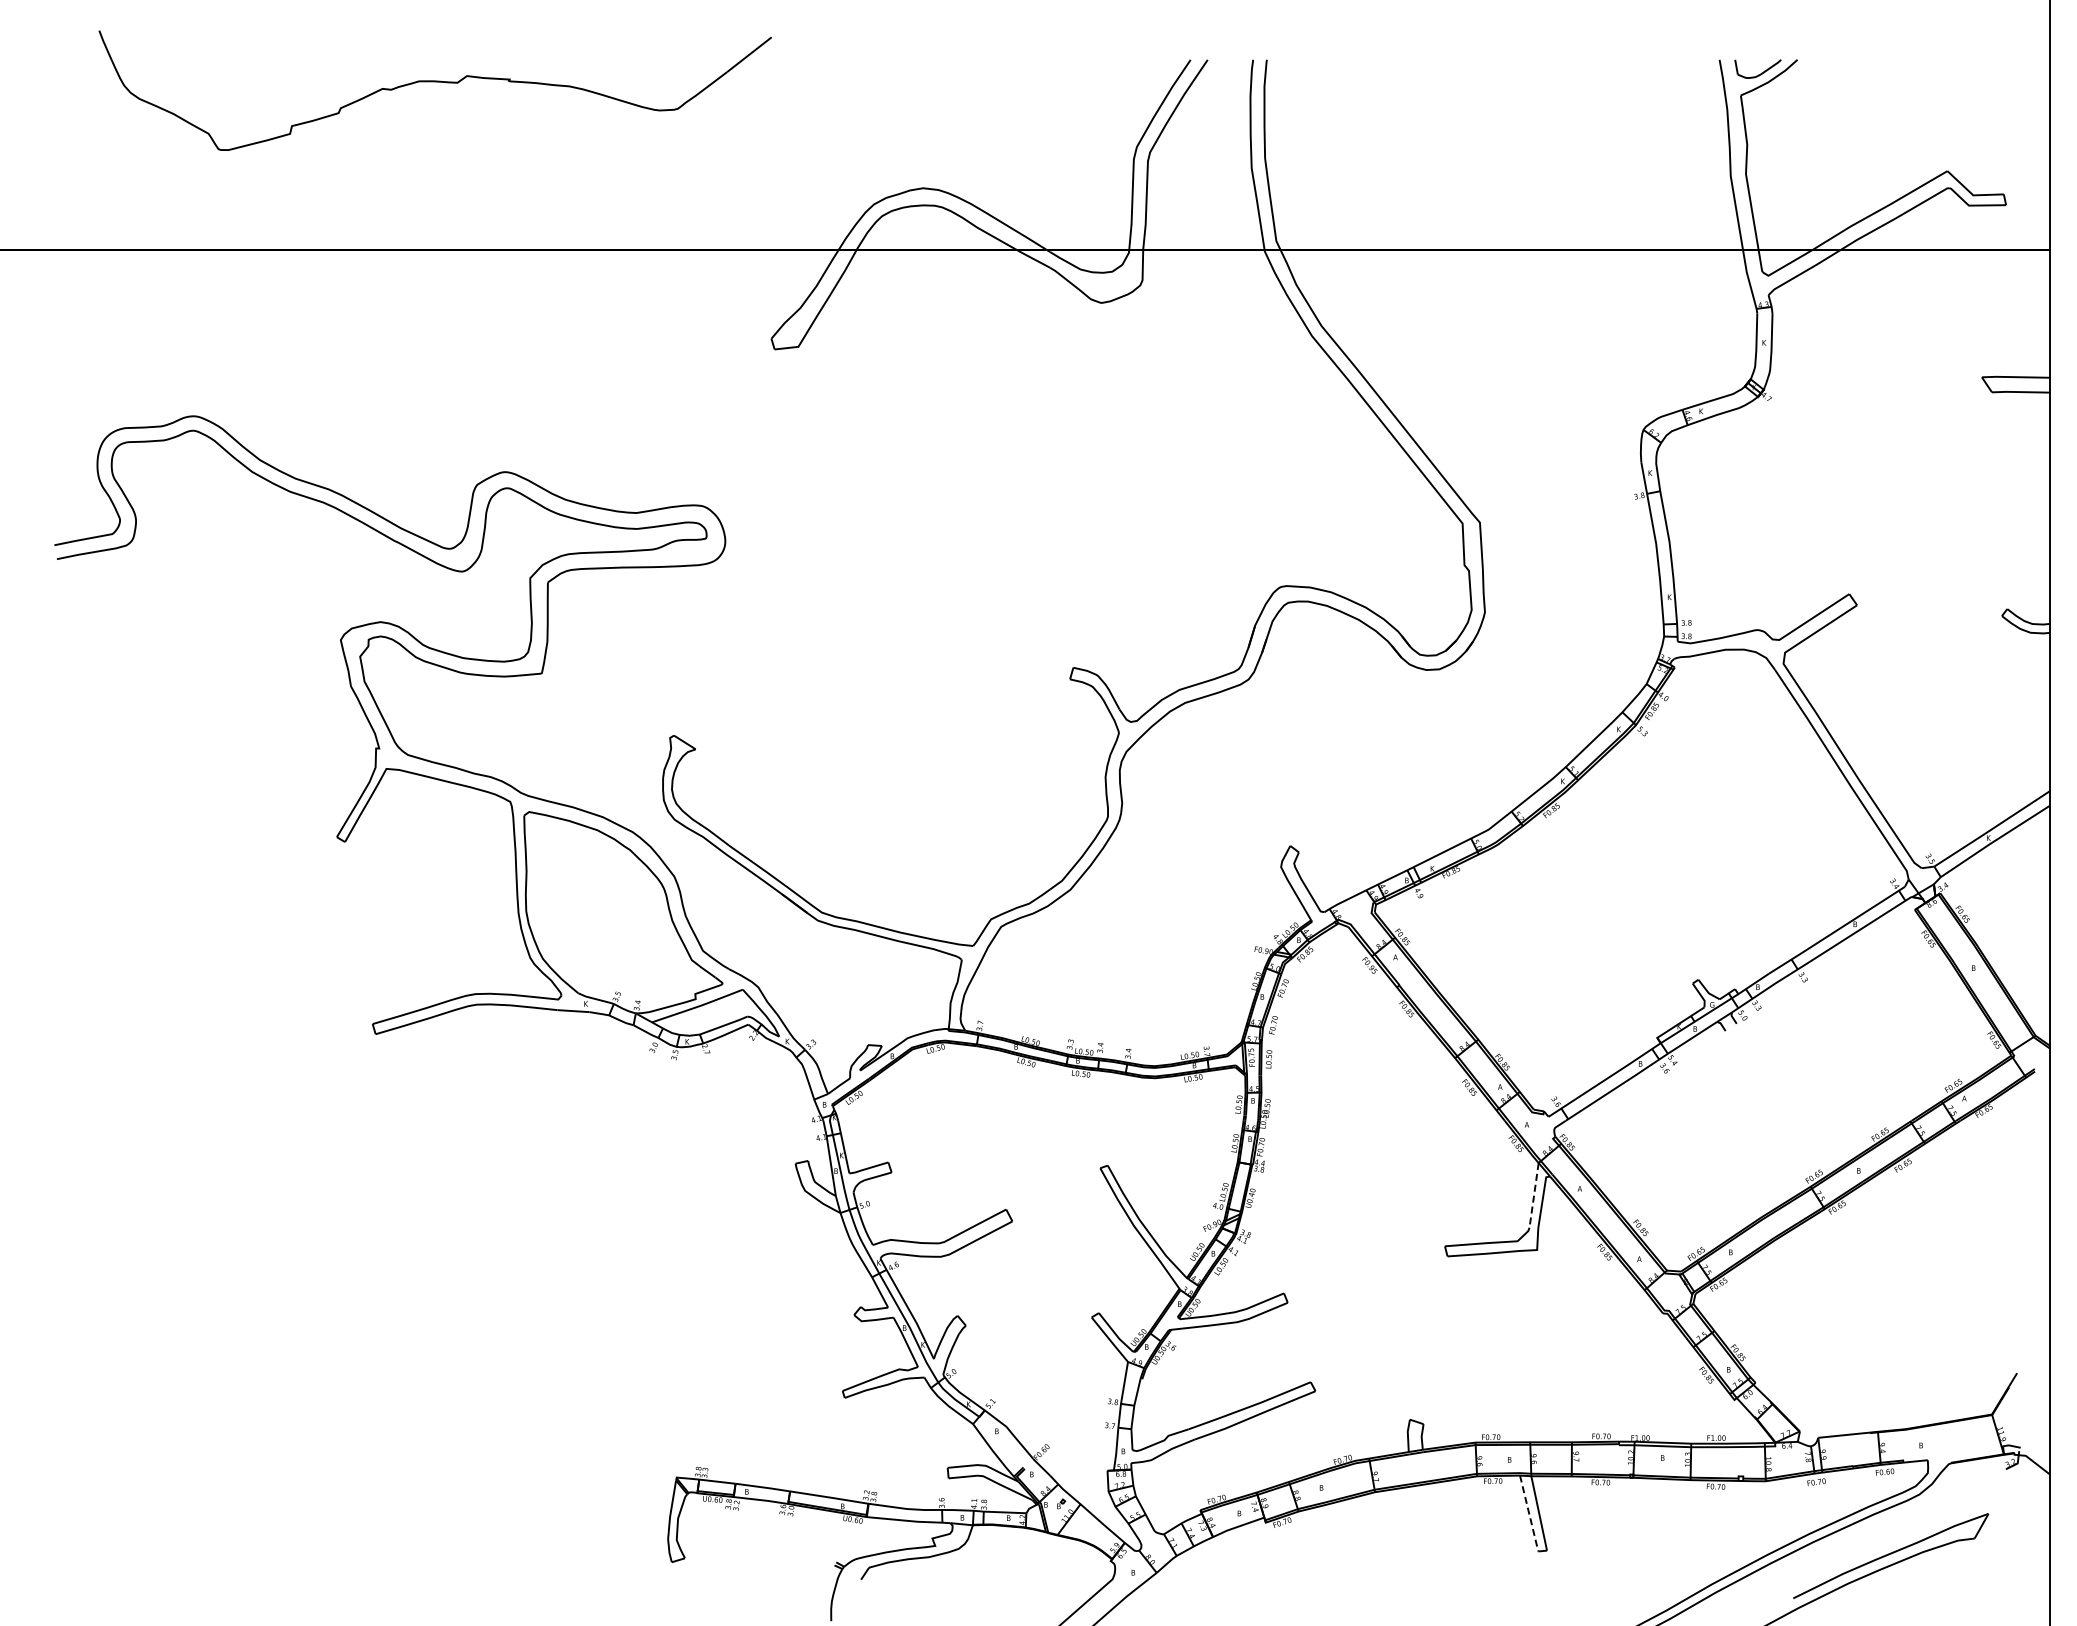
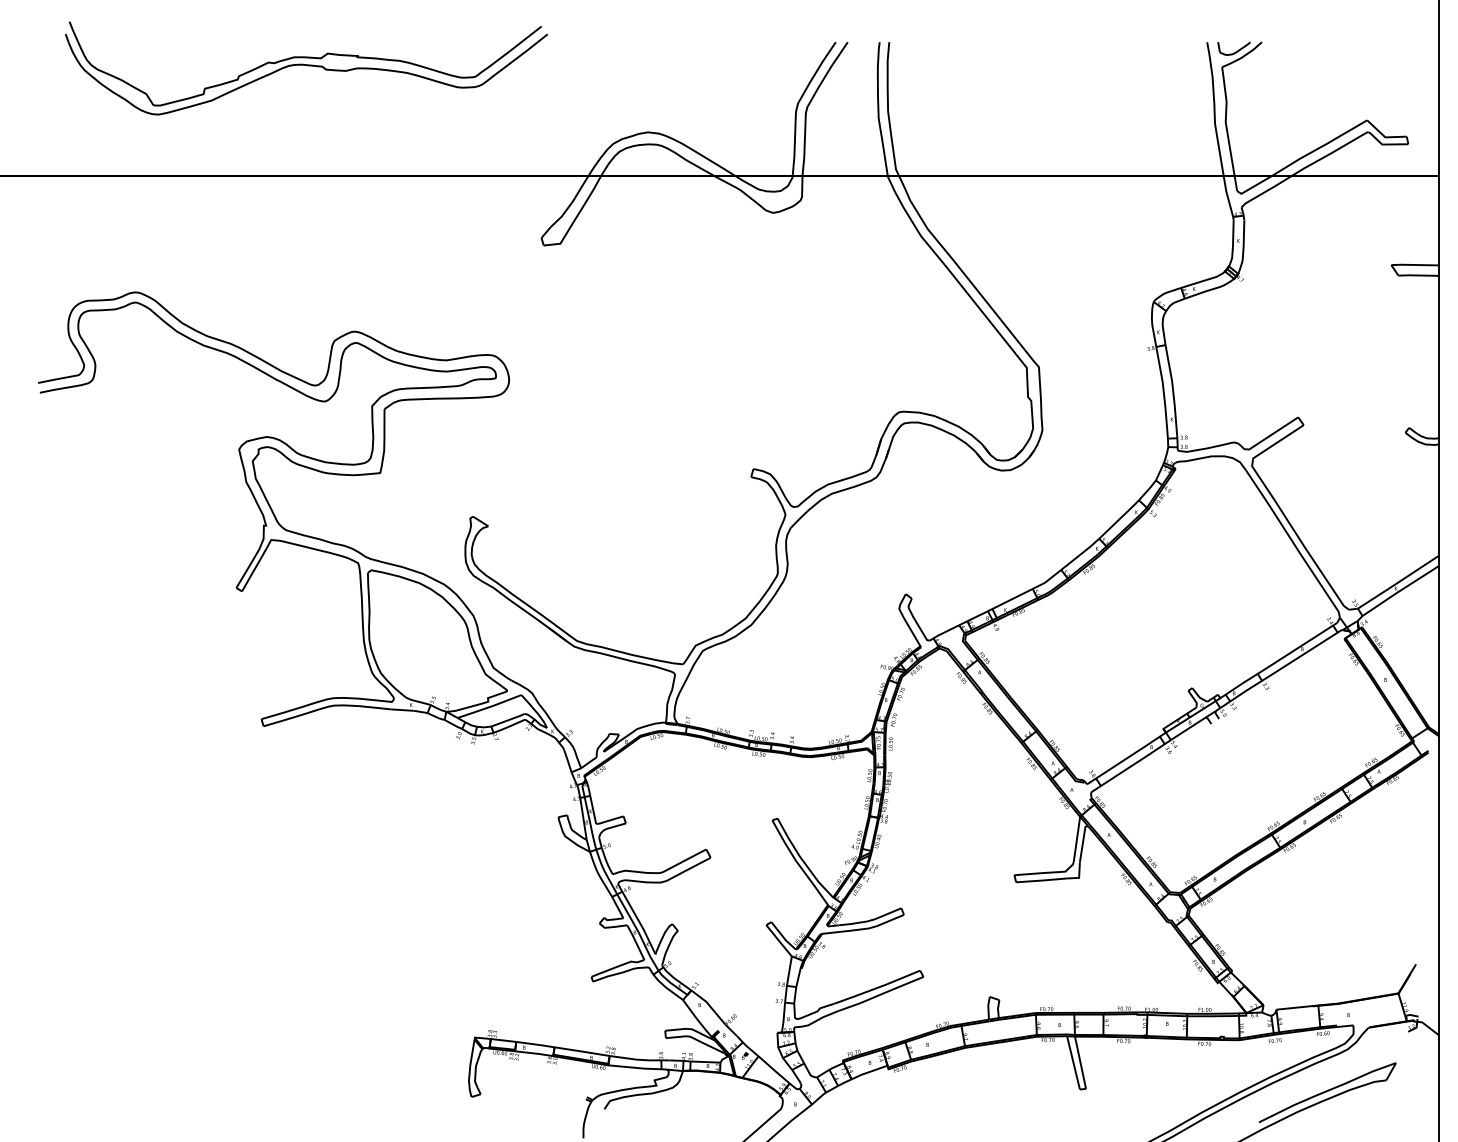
part: (436, 93) -> (306, 65), added
line: (1534, 1195) -> (1077, 839), dashed -> solid
line: (1529, 1514) -> (1073, 1063), dashed -> solid

